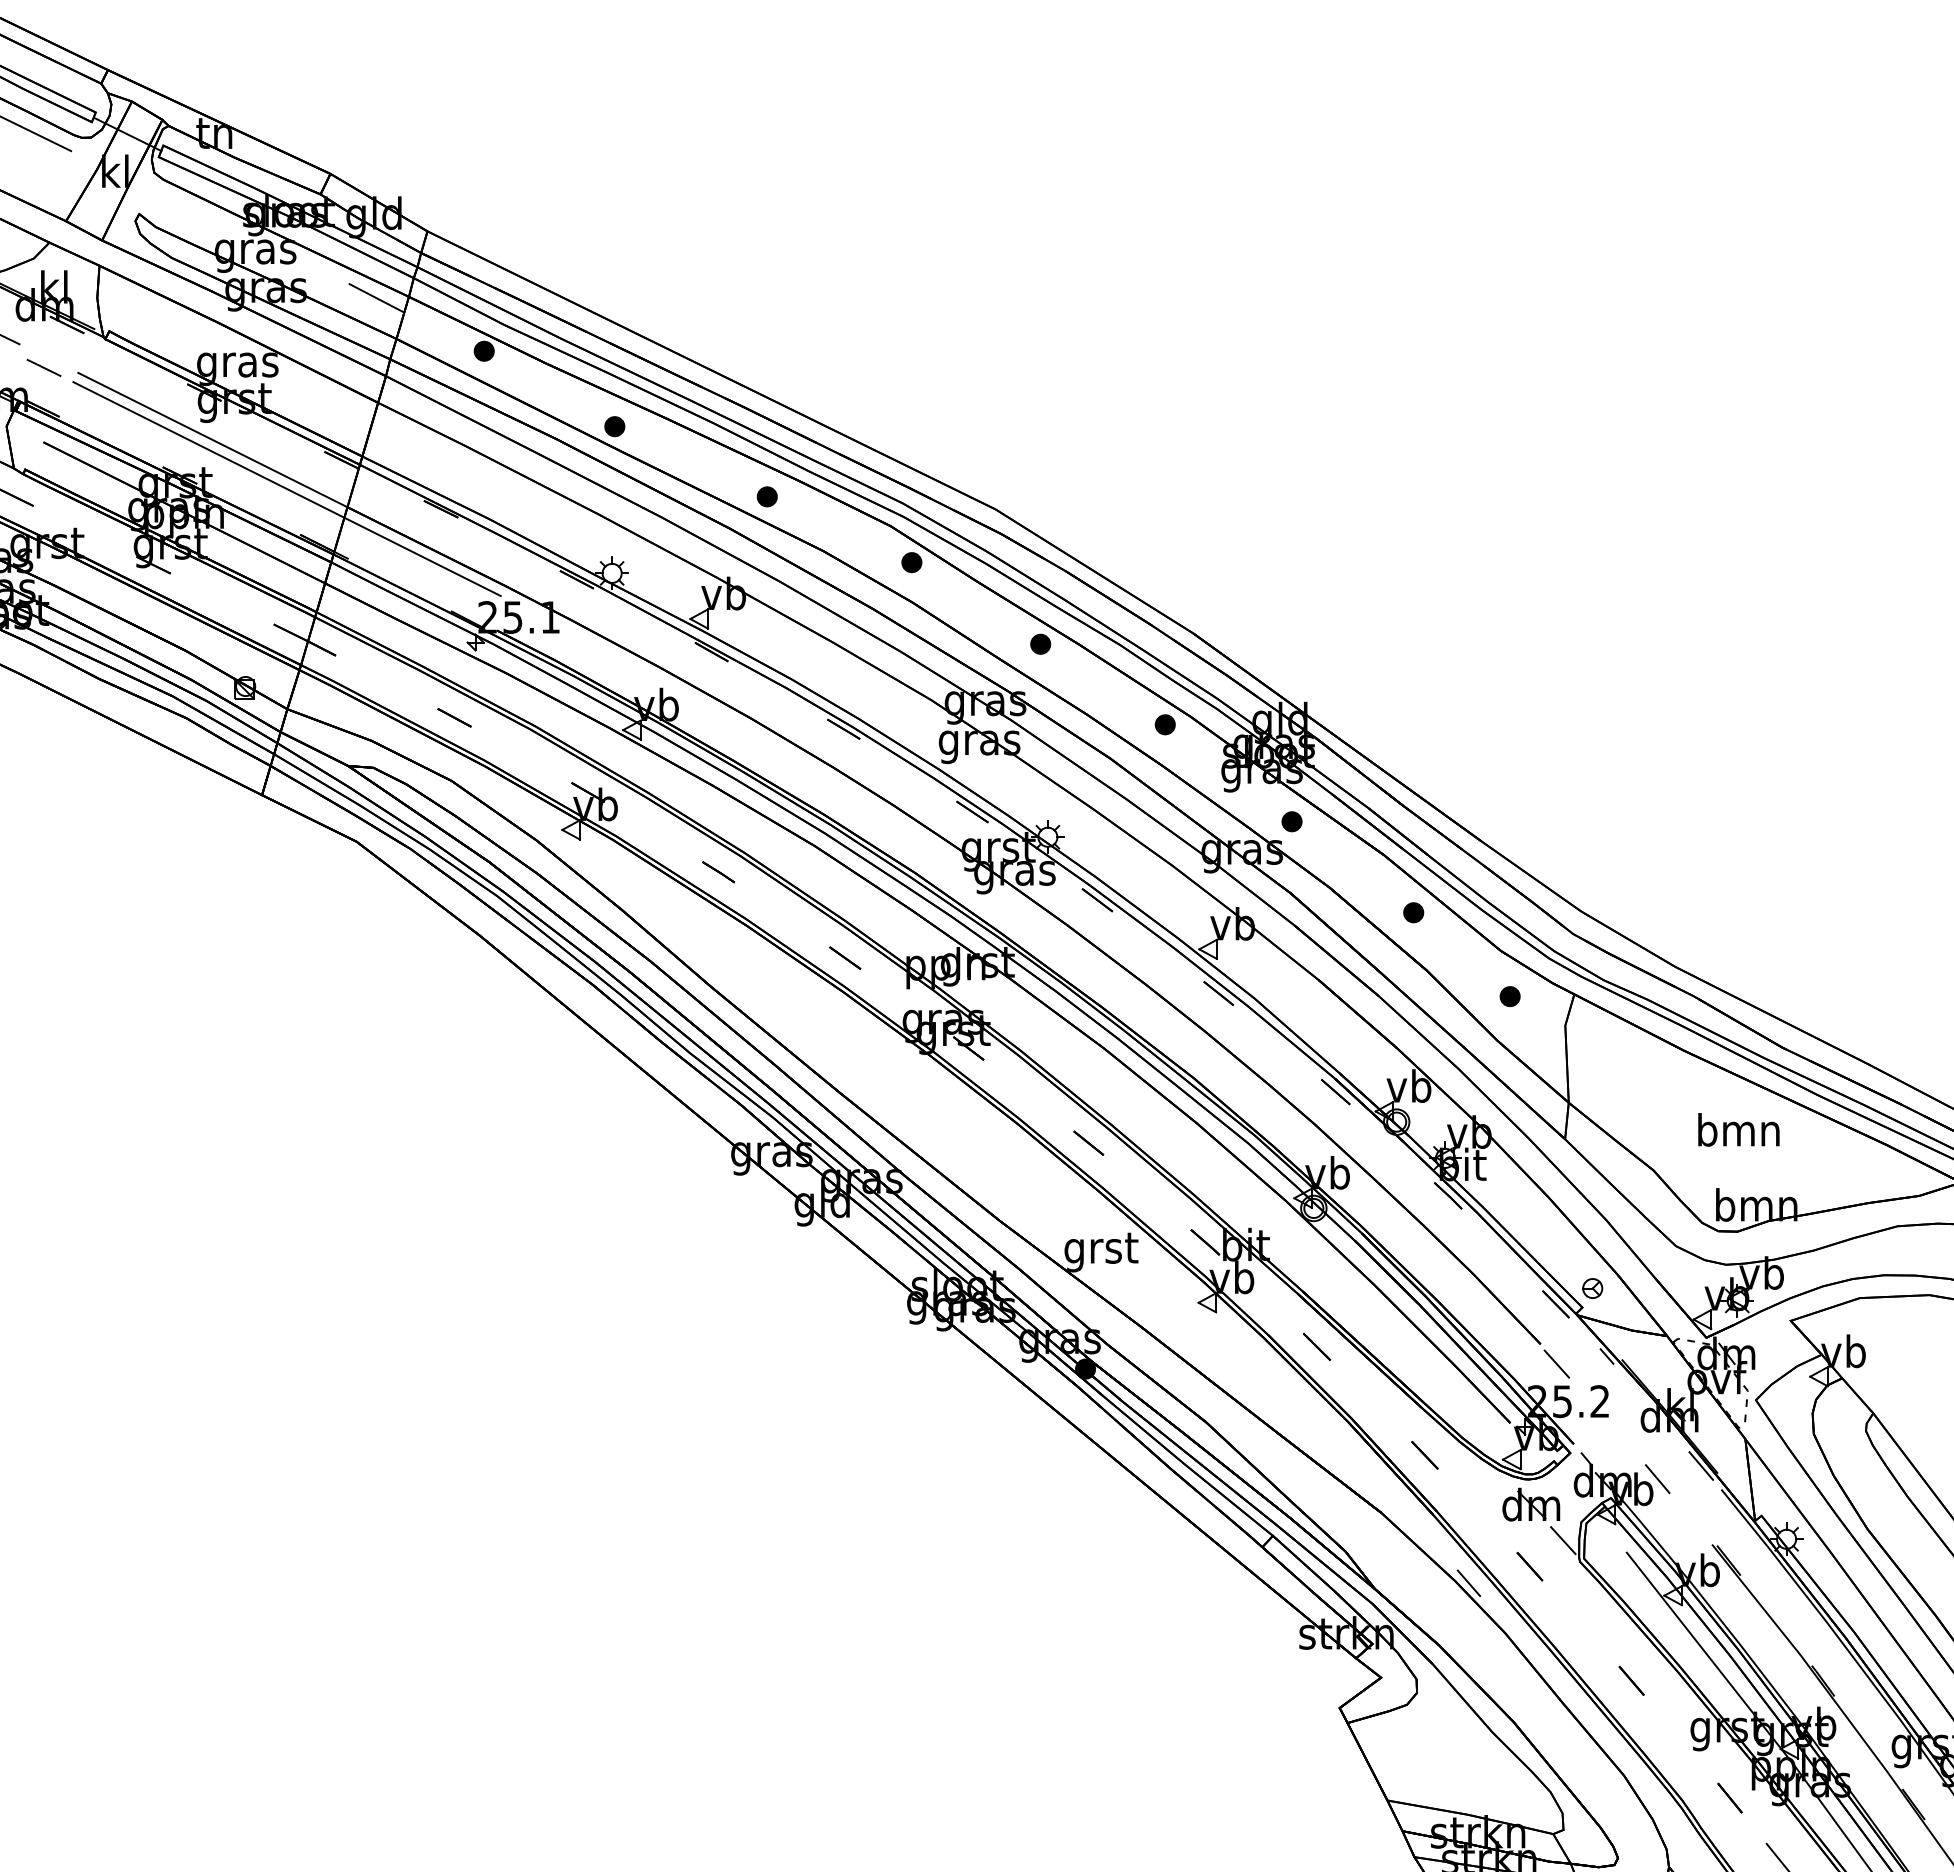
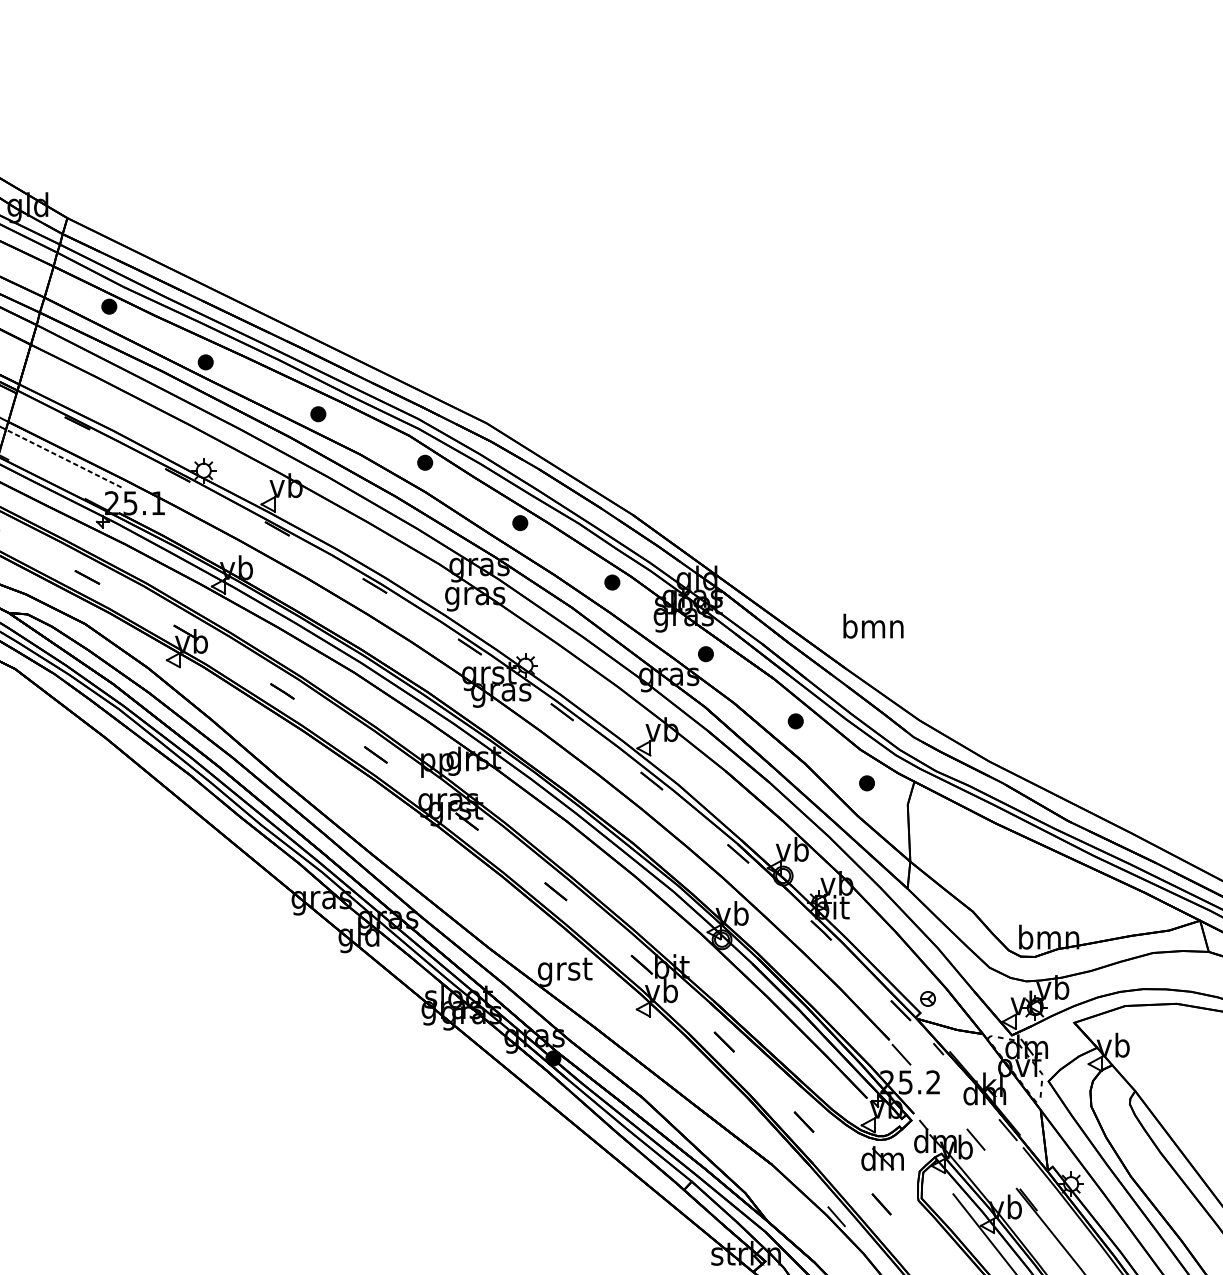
line: (375, 297) -> (28, 266), removed
line: (422, 556) -> (63, 458), solid -> dashed
text: (1738, 1129) -> (873, 625), moved
line: (1563, 1540) -> (906, 1185), removed

